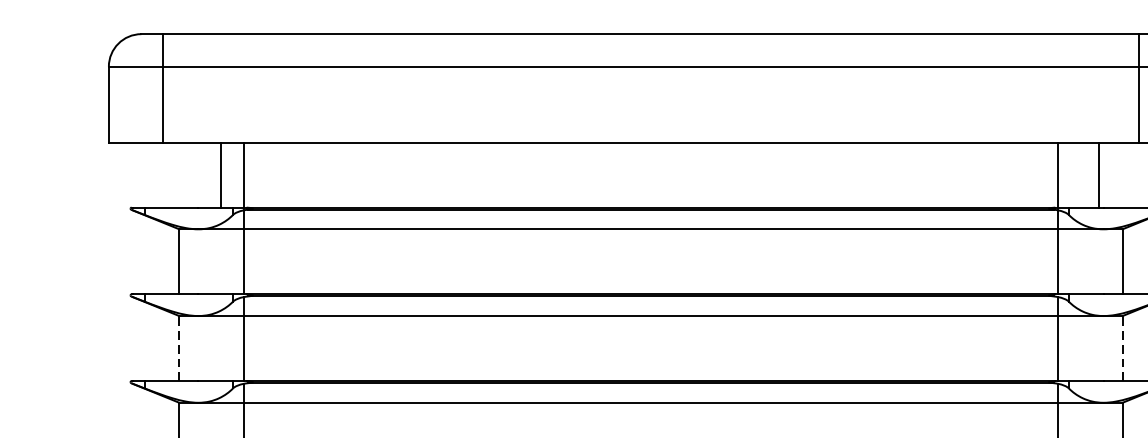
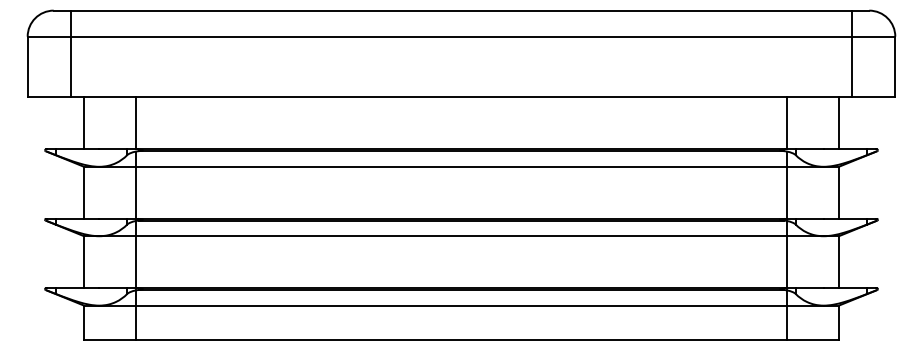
line: (221, 175) -> (84, 123), moved
line: (1098, 175) -> (838, 123), moved
line: (179, 347) -> (84, 261), dashed -> solid
line: (1122, 347) -> (838, 261), dashed -> solid

